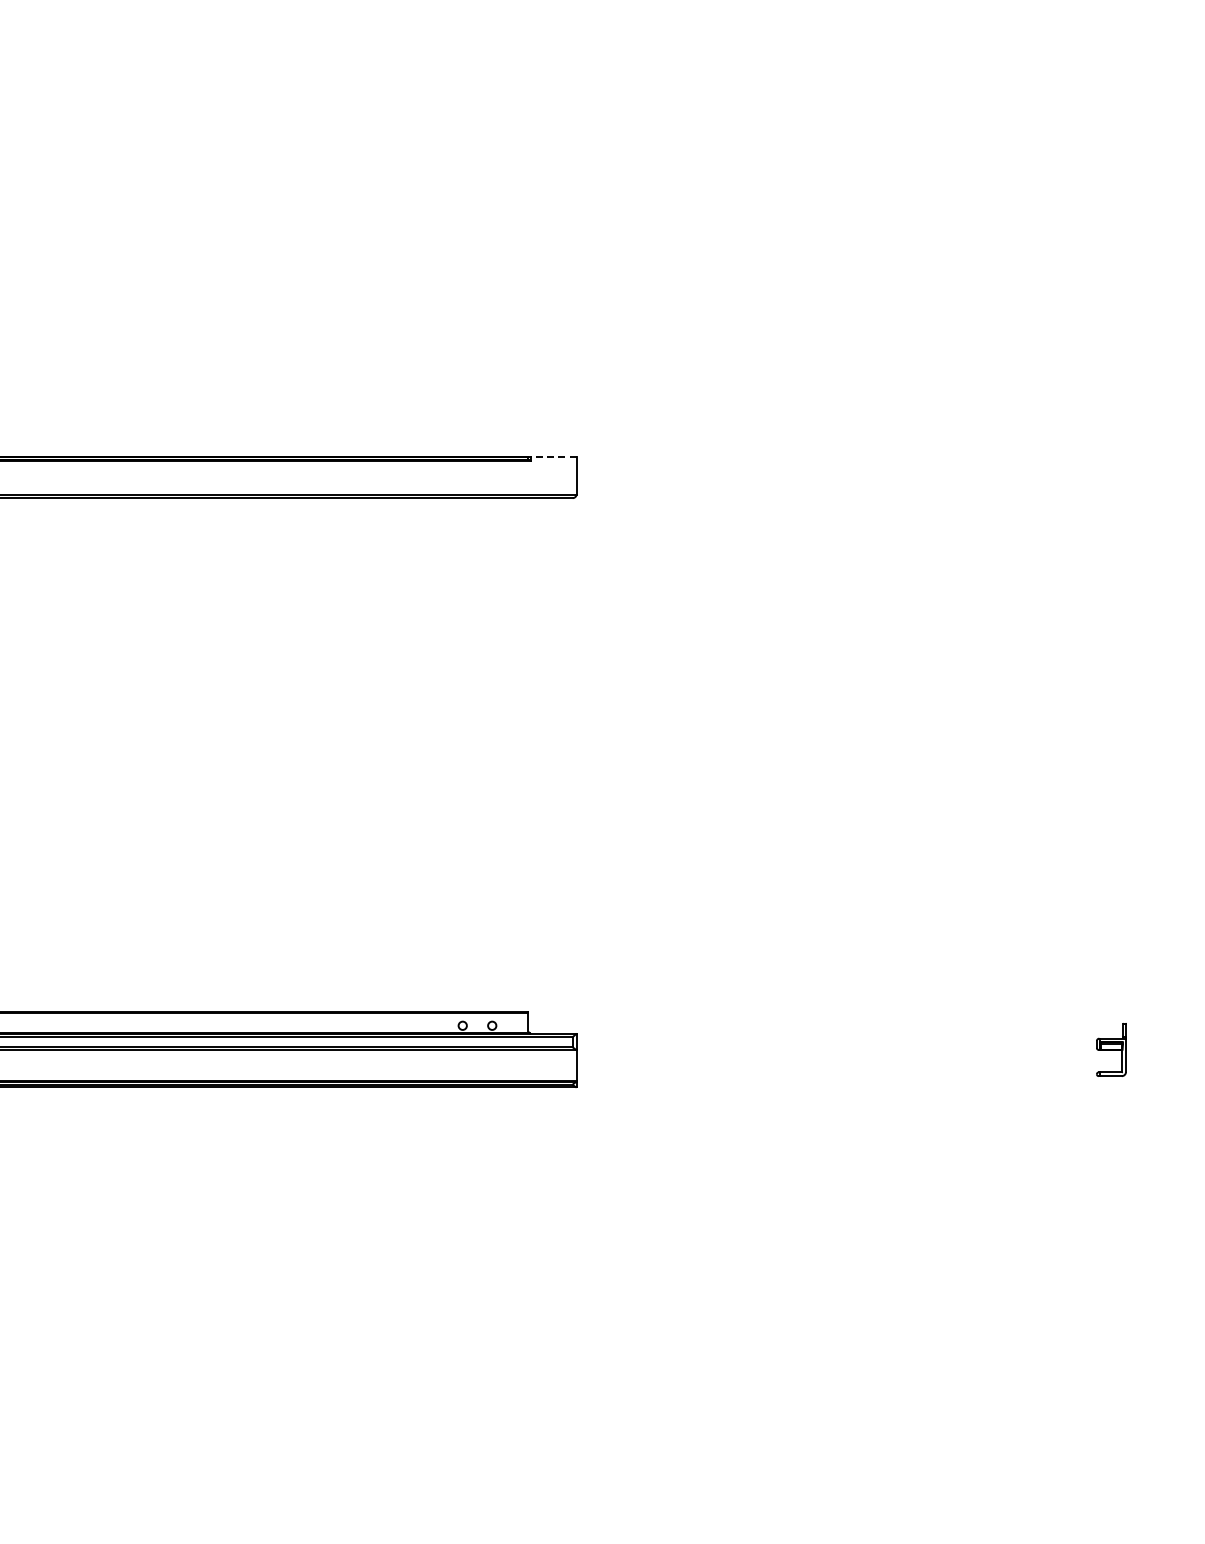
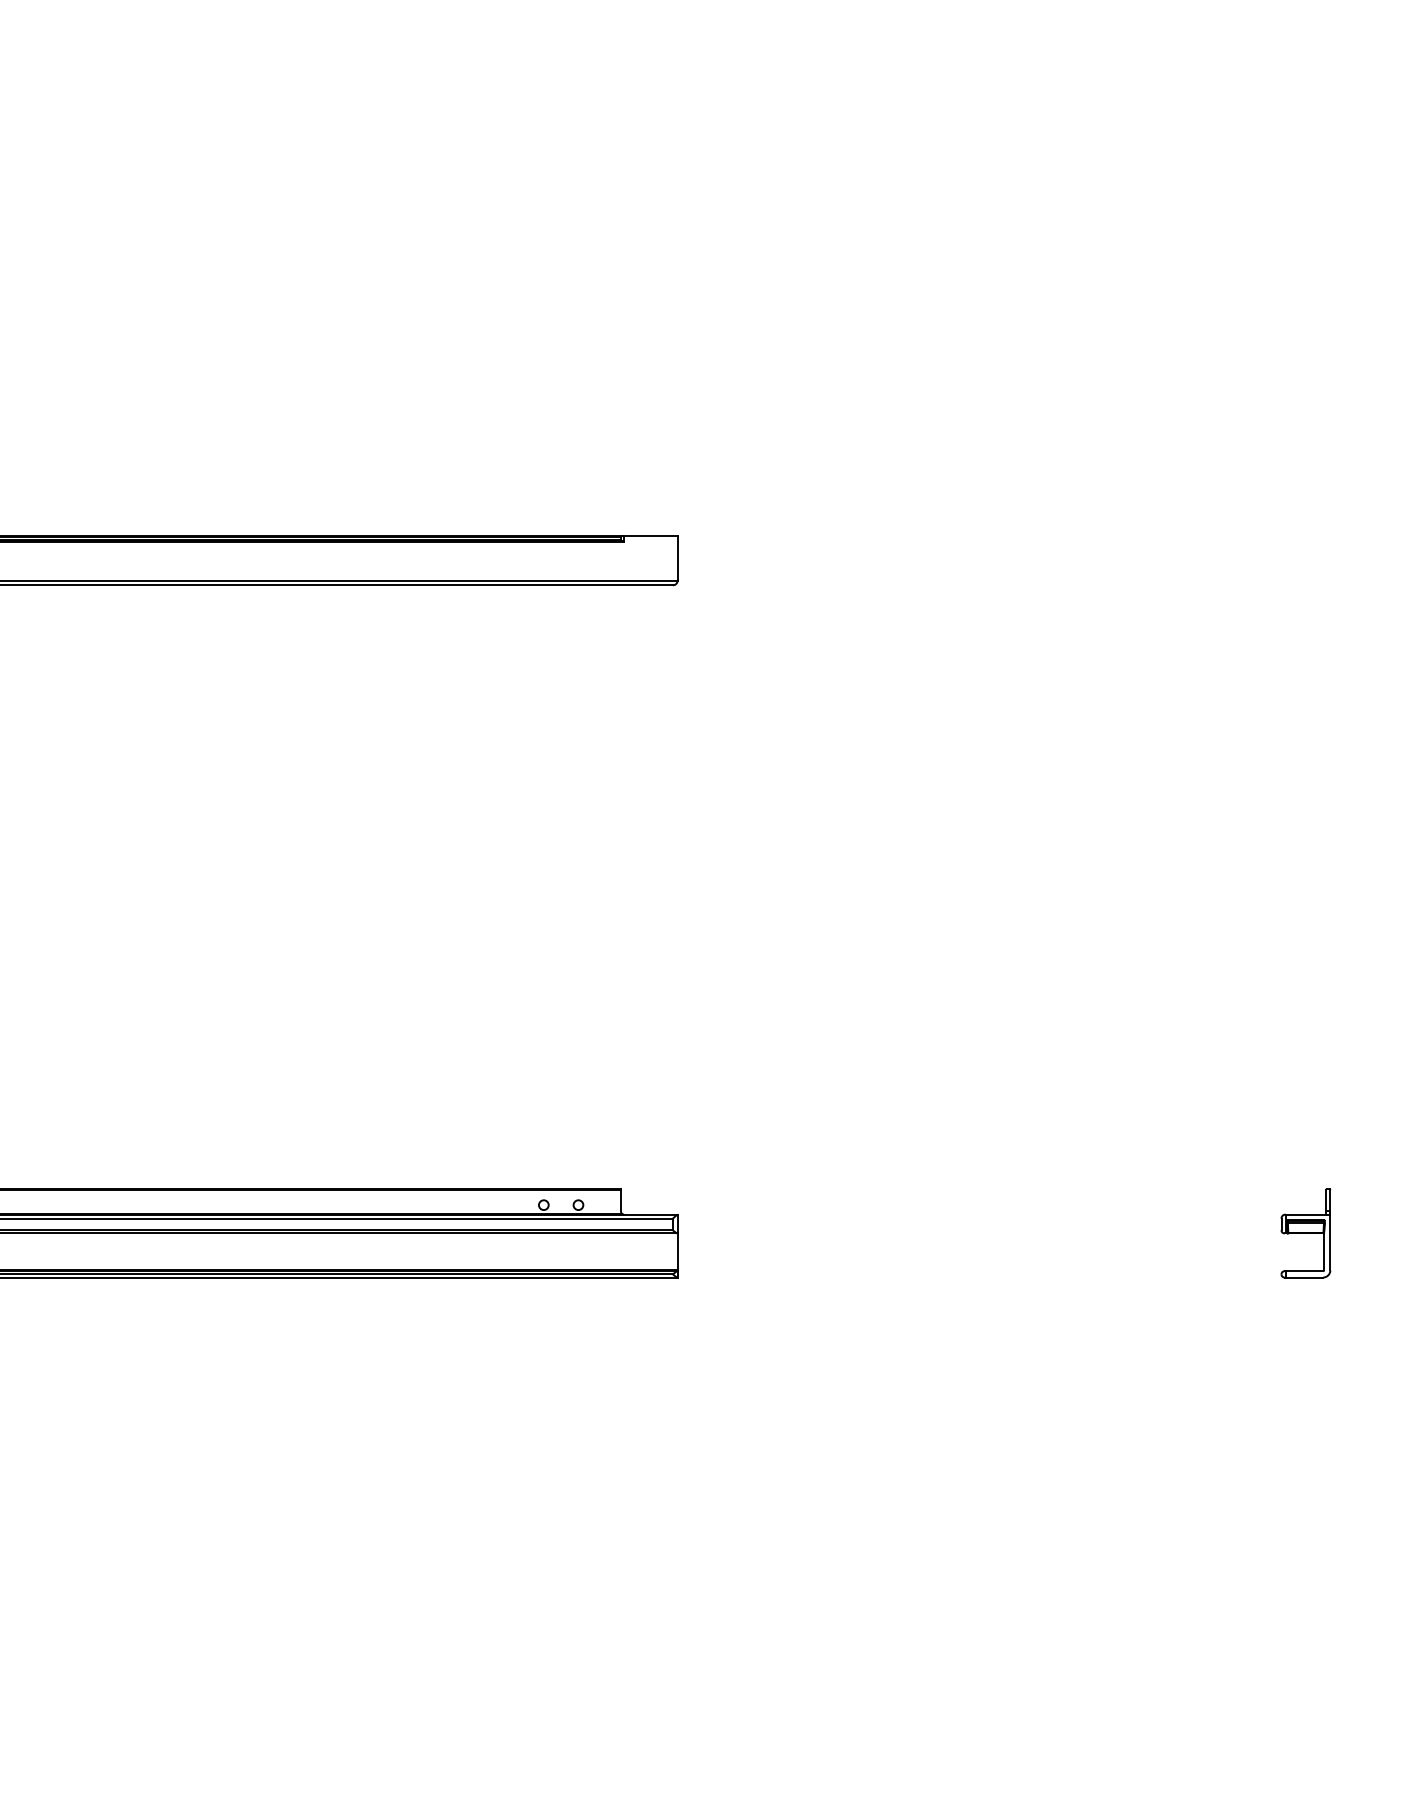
line: (553, 456) -> (650, 536), dashed -> solid
part: (1111, 1049) -> (1305, 1233), size x1.43

